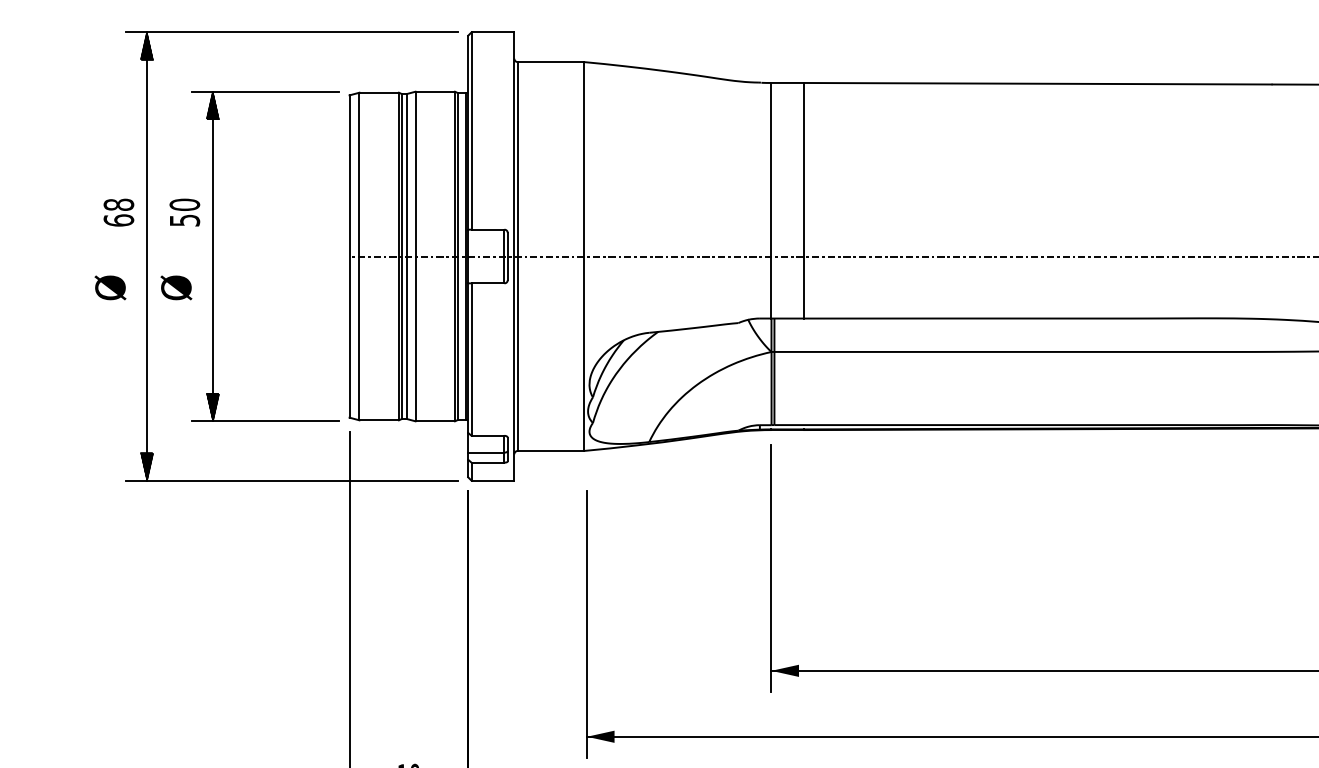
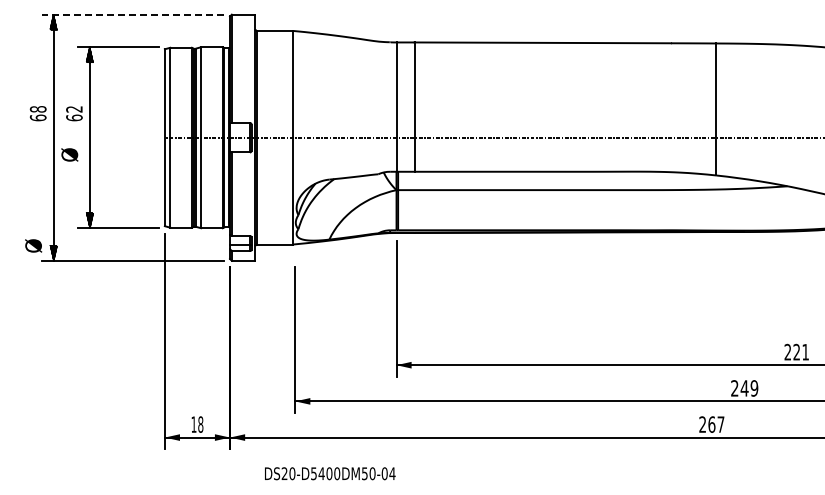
line: (290, 32) -> (132, 14), solid -> dashed
text: (184, 212) -> (74, 113), 50 -> 62
text: (110, 287) -> (33, 245), moved

